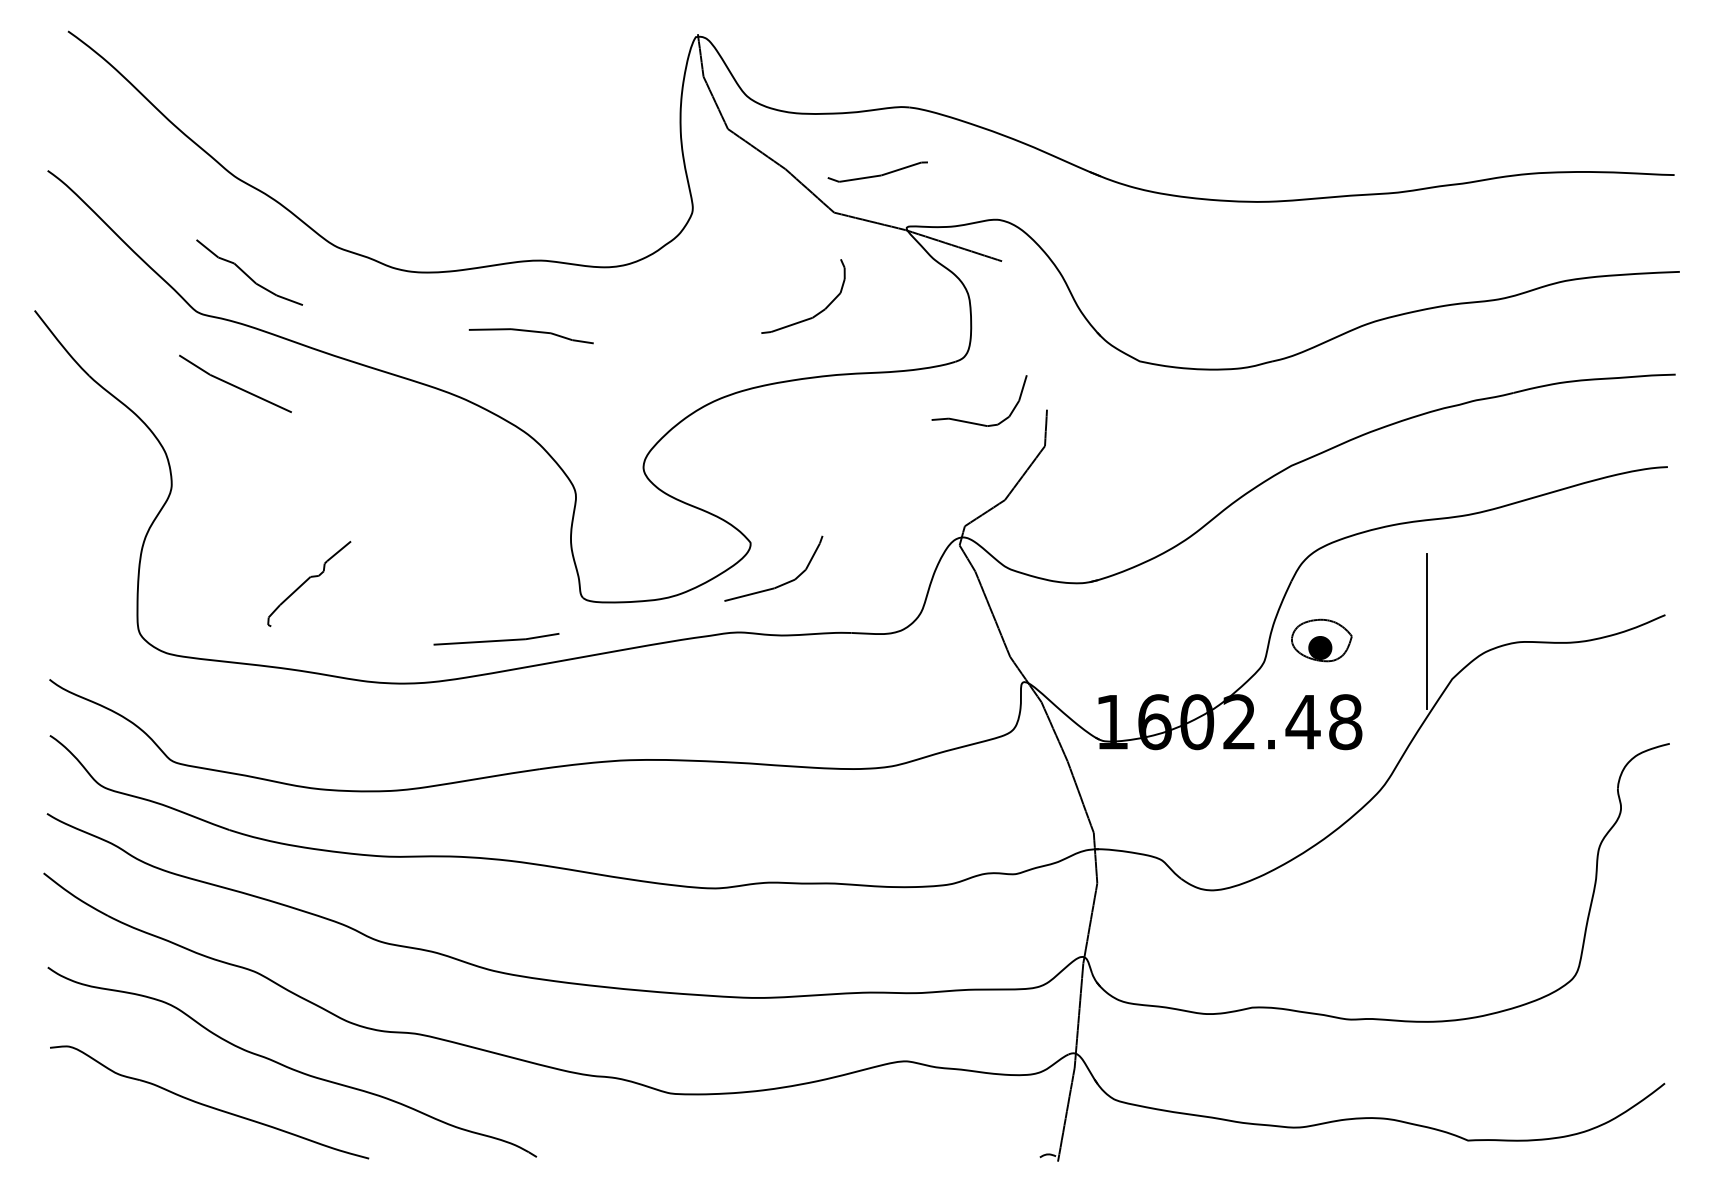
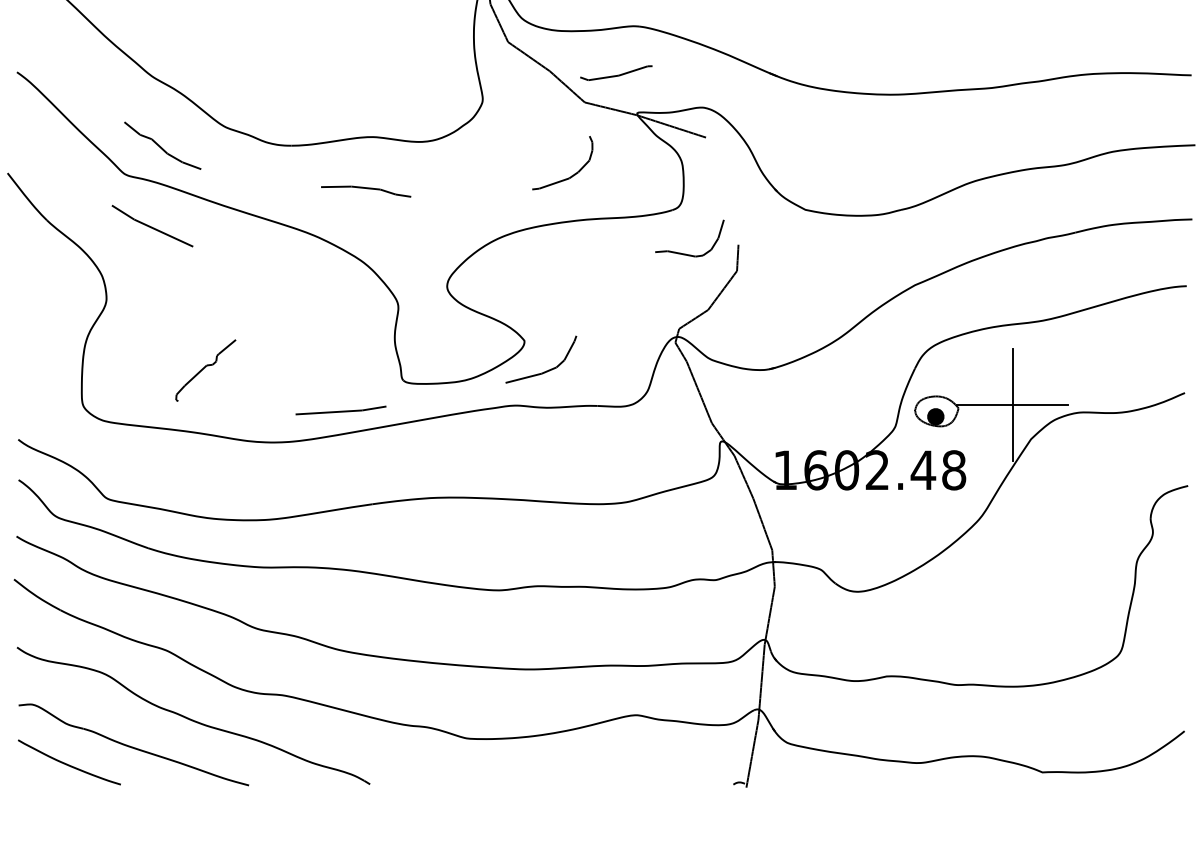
line: (1426, 631) -> (1012, 404), added
curve: (119, 1129) -> (68, 764), added

